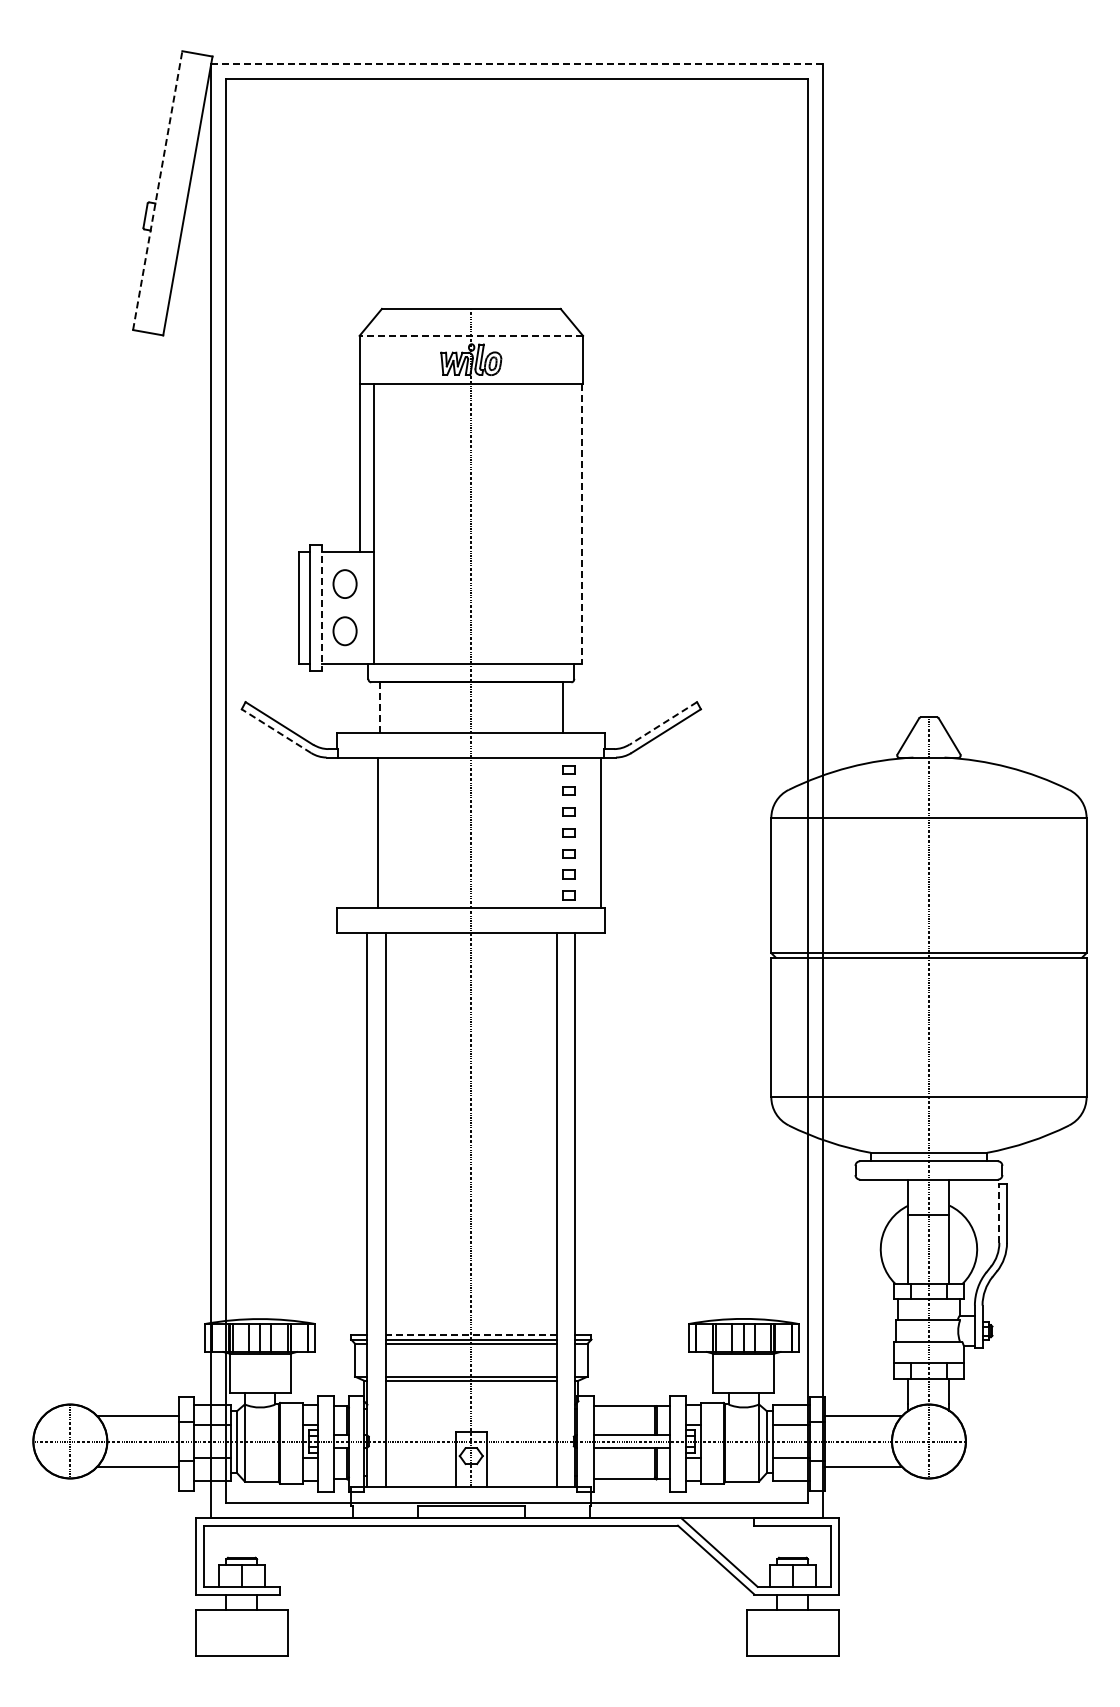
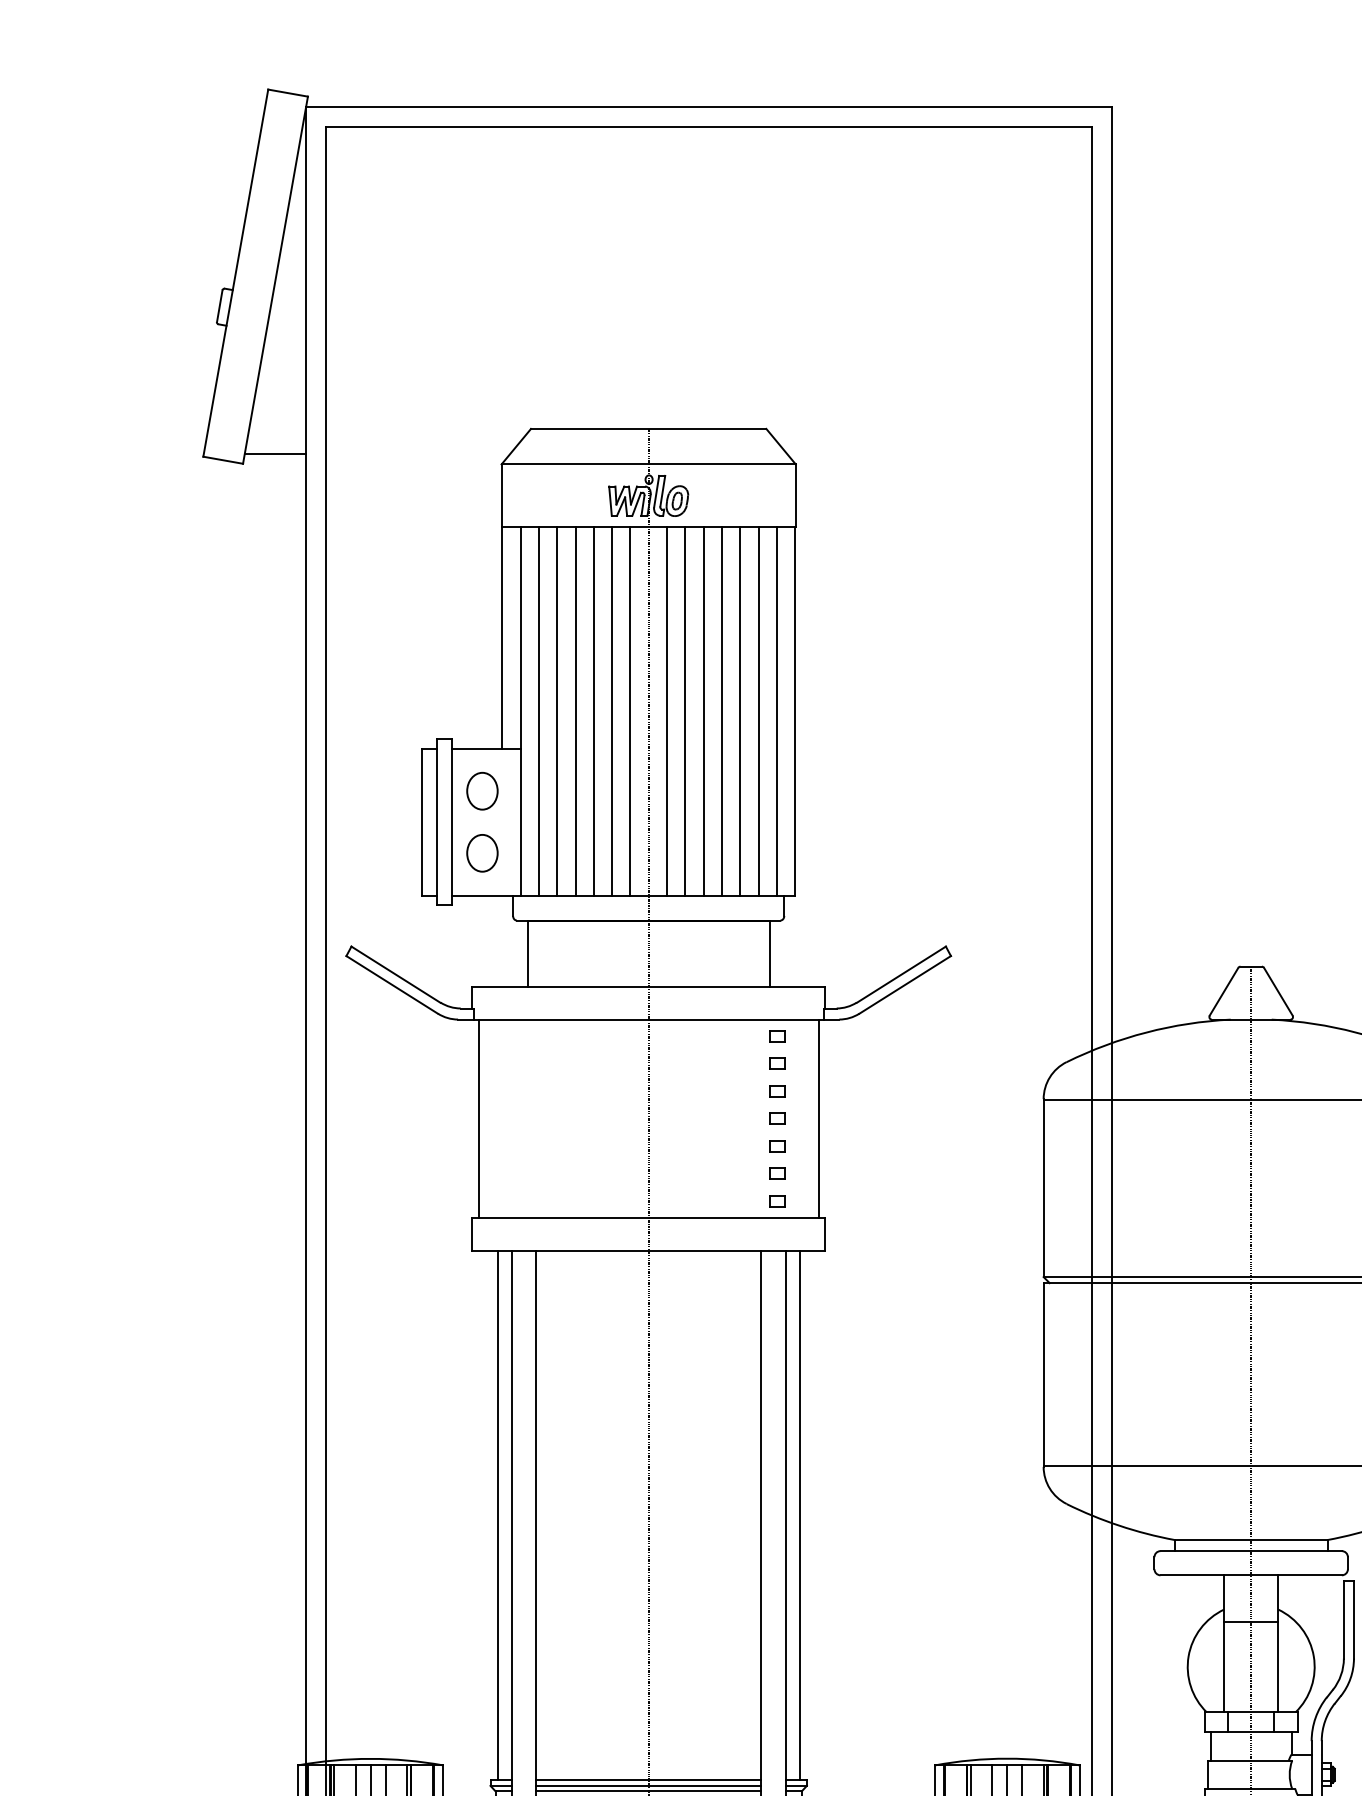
line: (516, 64) -> (708, 107), dashed -> solid
line: (157, 190) -> (235, 272), dashed -> solid
line: (187, 327) -> (274, 453), added
line: (471, 335) -> (648, 463), dashed -> solid
line: (387, 523) -> (538, 711), added
line: (401, 523) -> (556, 711), added
line: (415, 523) -> (575, 711), added
line: (429, 523) -> (593, 711), added
line: (443, 523) -> (612, 711), added
line: (457, 523) -> (630, 711), added
line: (485, 523) -> (667, 711), added
line: (499, 523) -> (685, 711), added
line: (512, 523) -> (702, 711), added
line: (526, 523) -> (721, 711), added
line: (540, 523) -> (739, 711), added
line: (554, 523) -> (758, 711), added
line: (568, 523) -> (776, 711), added
line: (582, 524) -> (795, 712), dashed -> solid
line: (321, 608) -> (451, 823), dashed -> solid
line: (379, 706) -> (527, 952), dashed -> solid
line: (663, 723) -> (901, 974), dashed -> solid
line: (276, 730) -> (392, 983), dashed -> solid
line: (378, 832) -> (479, 1118), moved
line: (356, 1134) -> (497, 1515), added
line: (586, 1134) -> (800, 1515), added
line: (999, 1213) -> (1344, 1619), dashed -> solid
line: (471, 1335) -> (648, 1780), dashed -> solid

